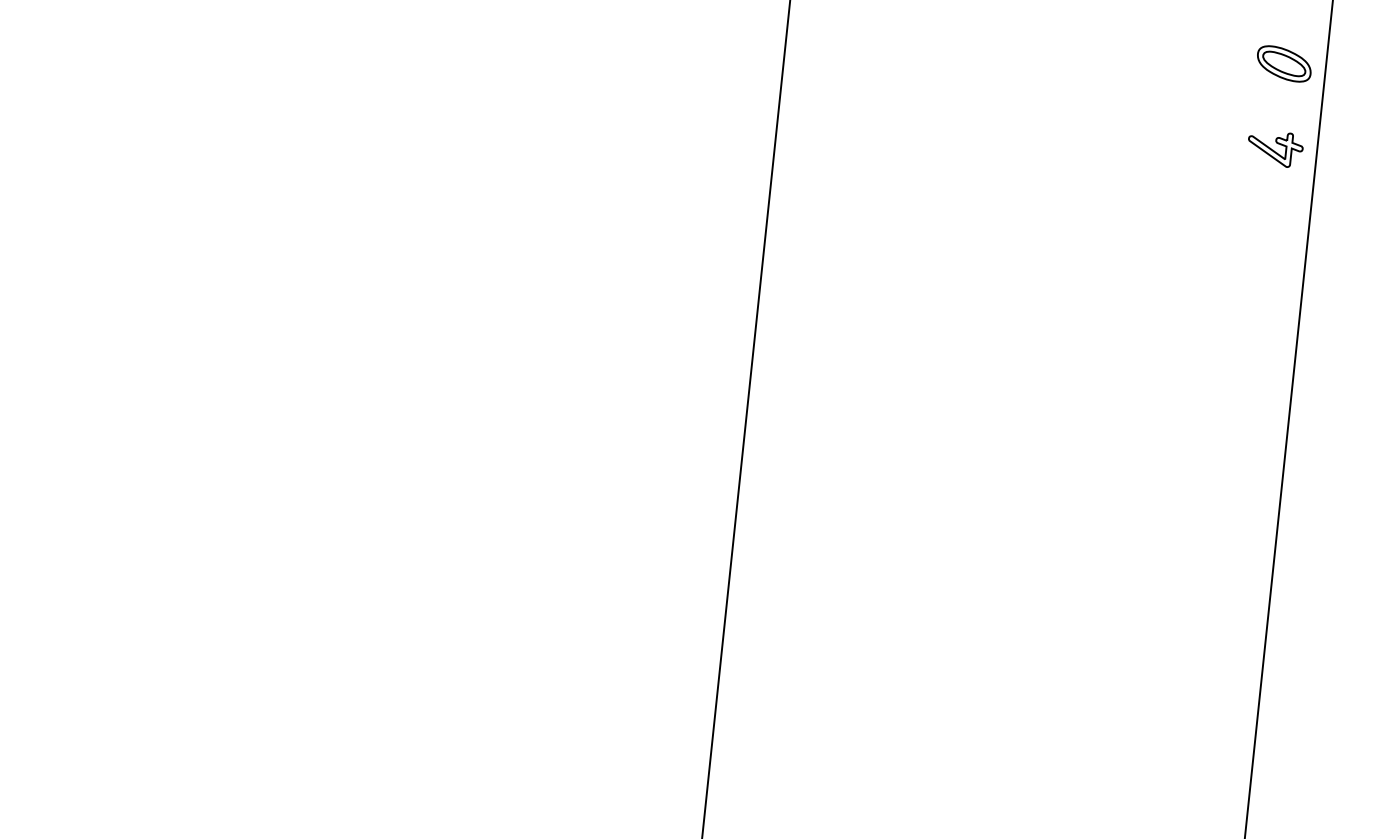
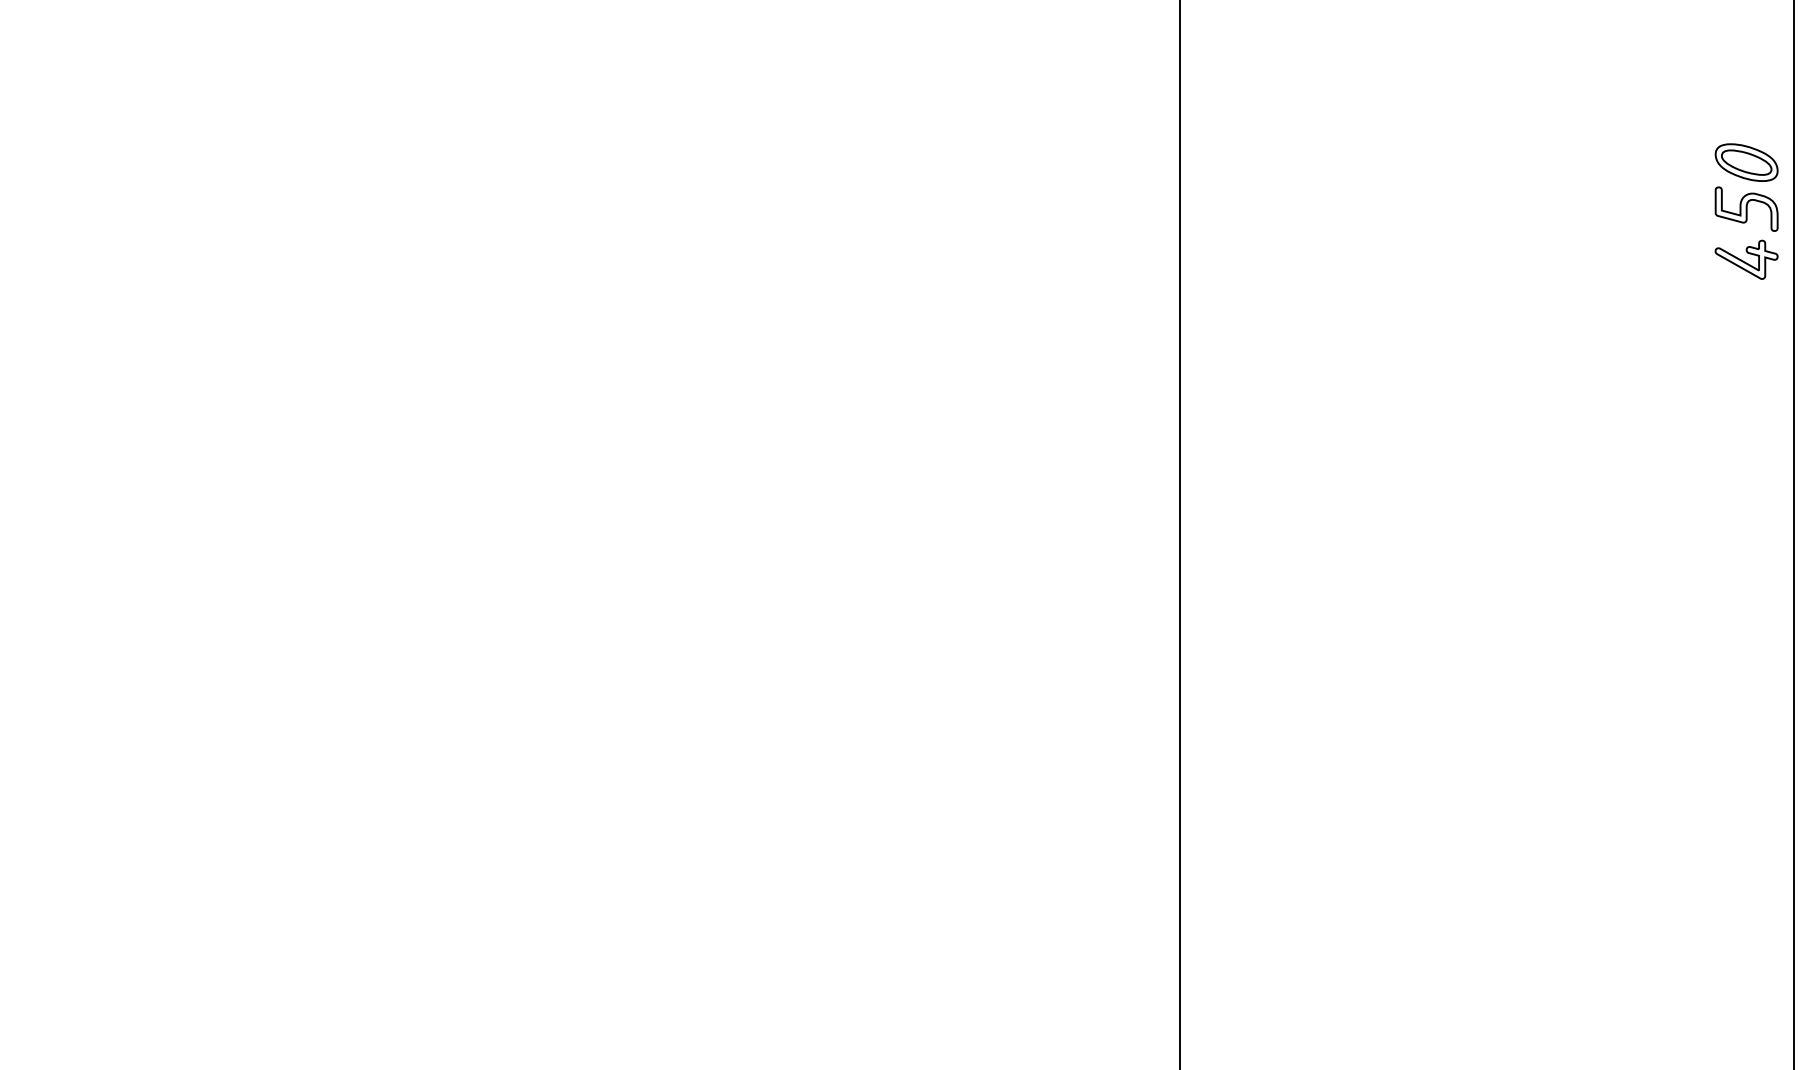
part: (1279, 104) -> (1746, 208), added

